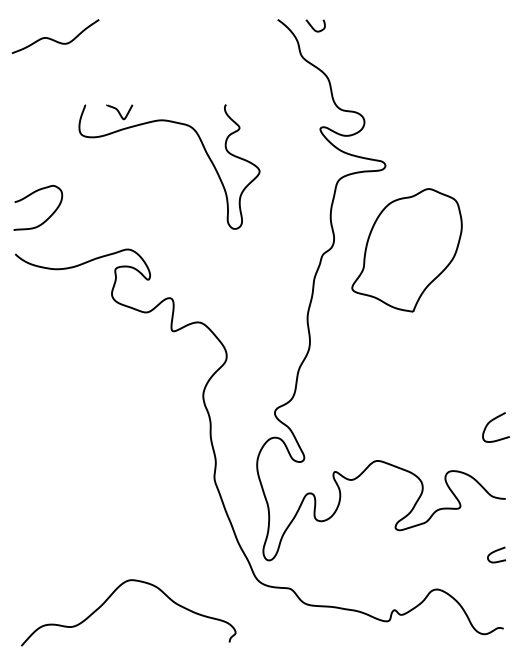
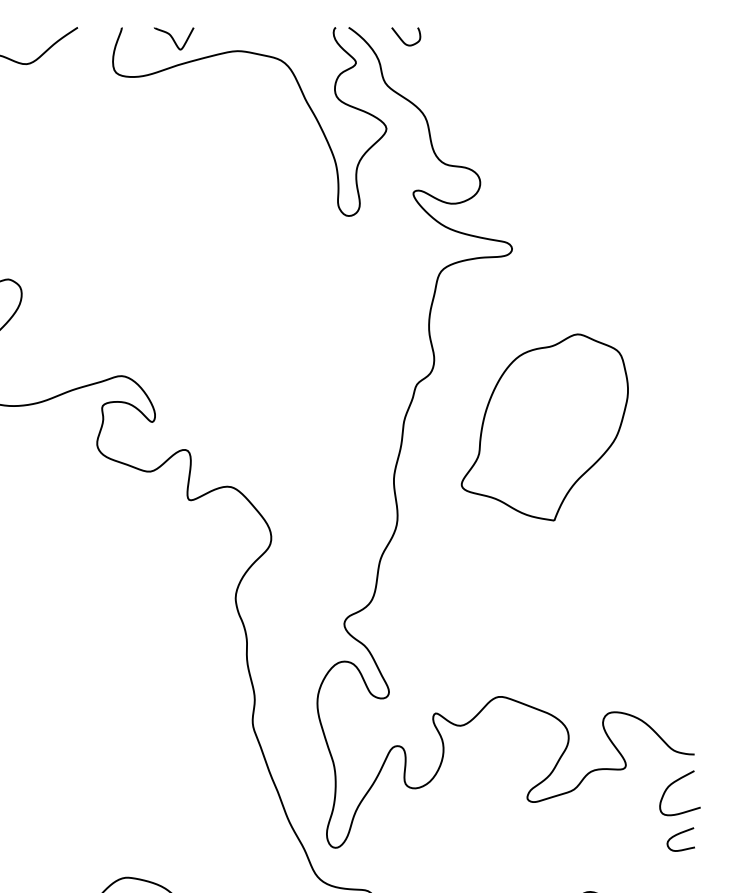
part: (203, 148) -> (301, 93), moved
part: (406, 250) -> (544, 427), moved
curve: (492, 421) -> (674, 784), moved

